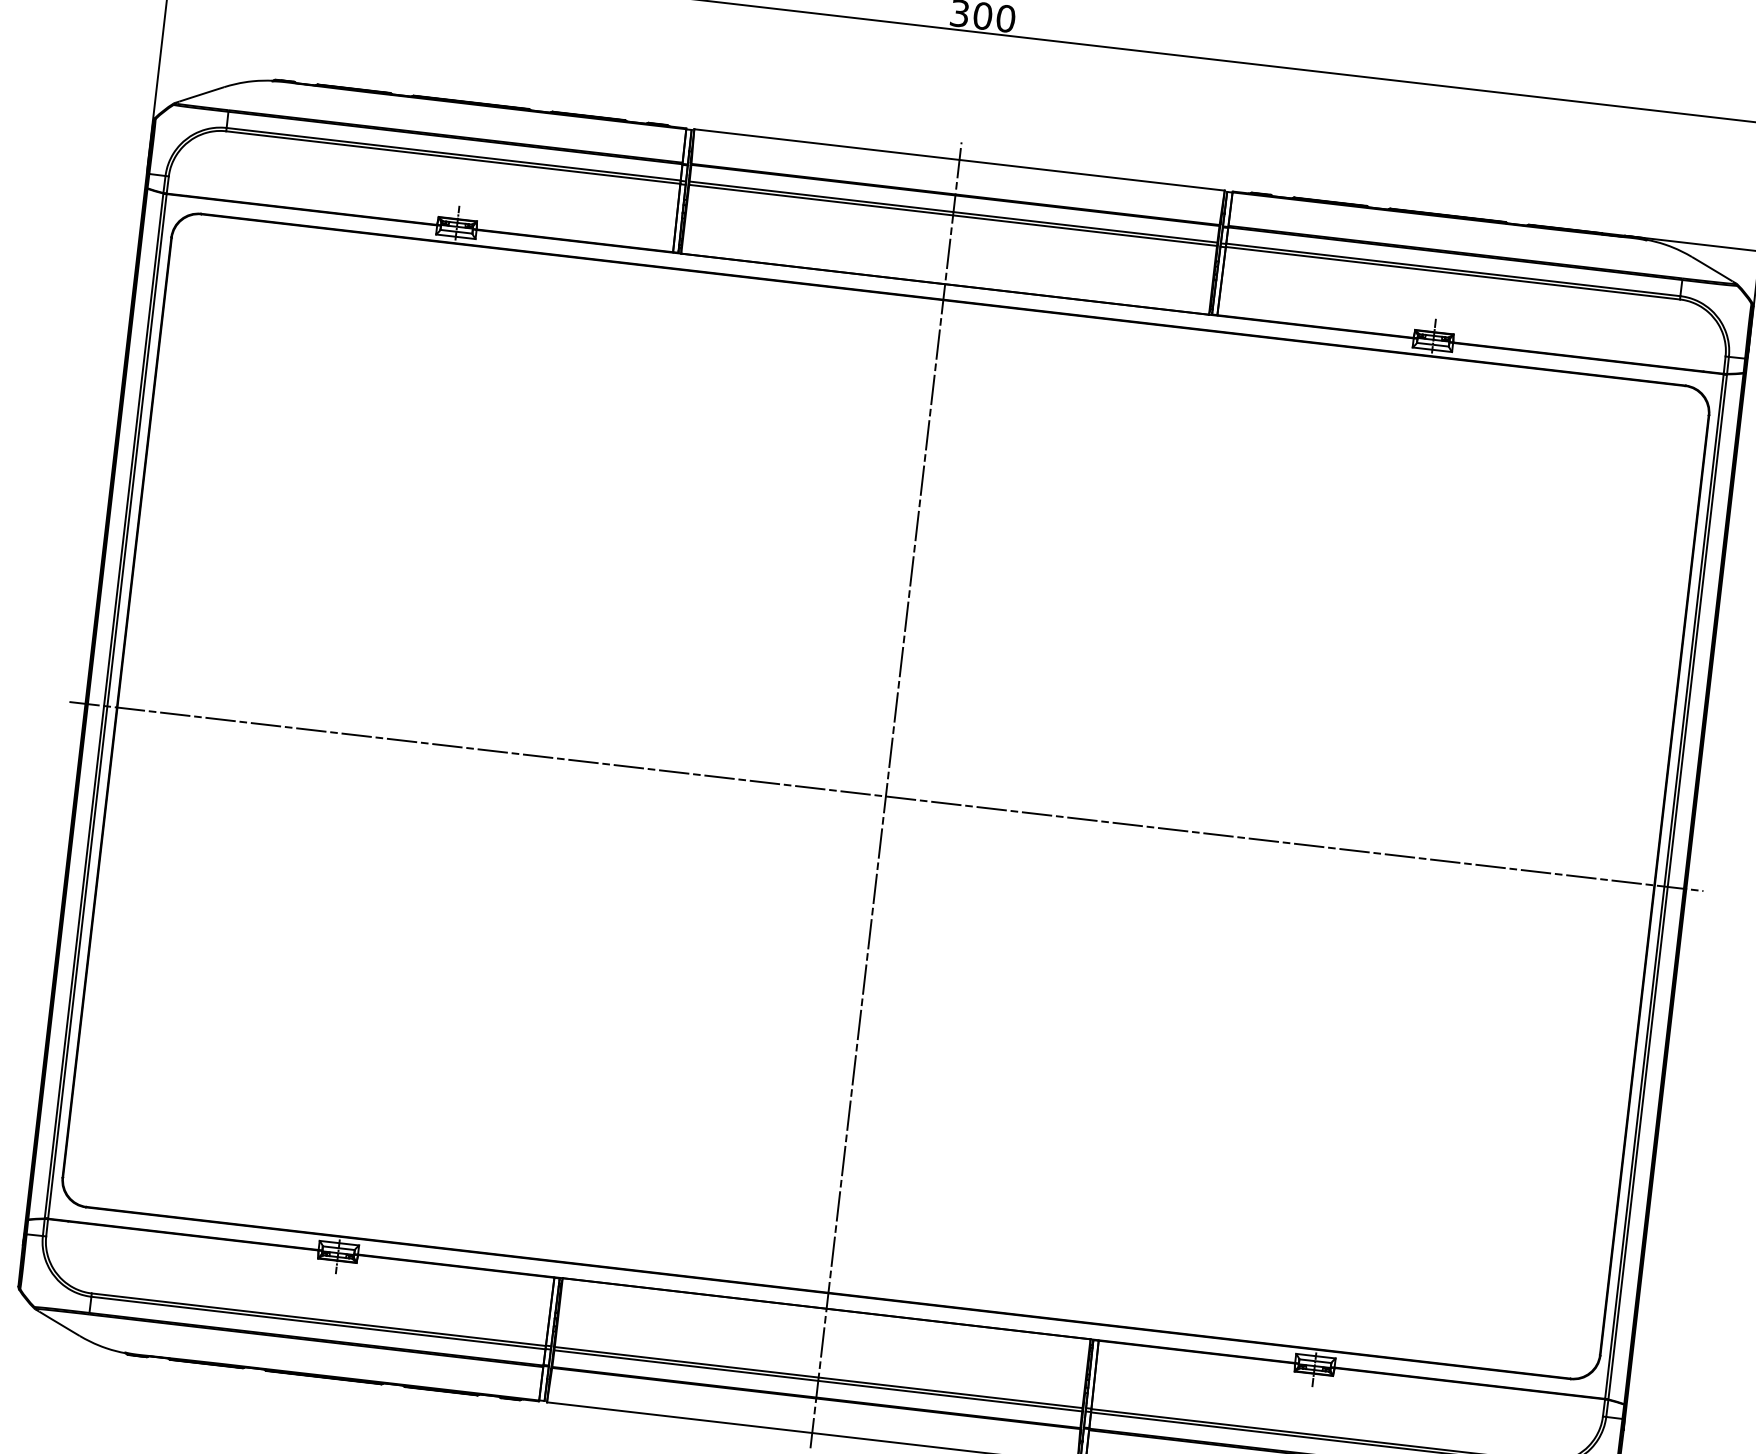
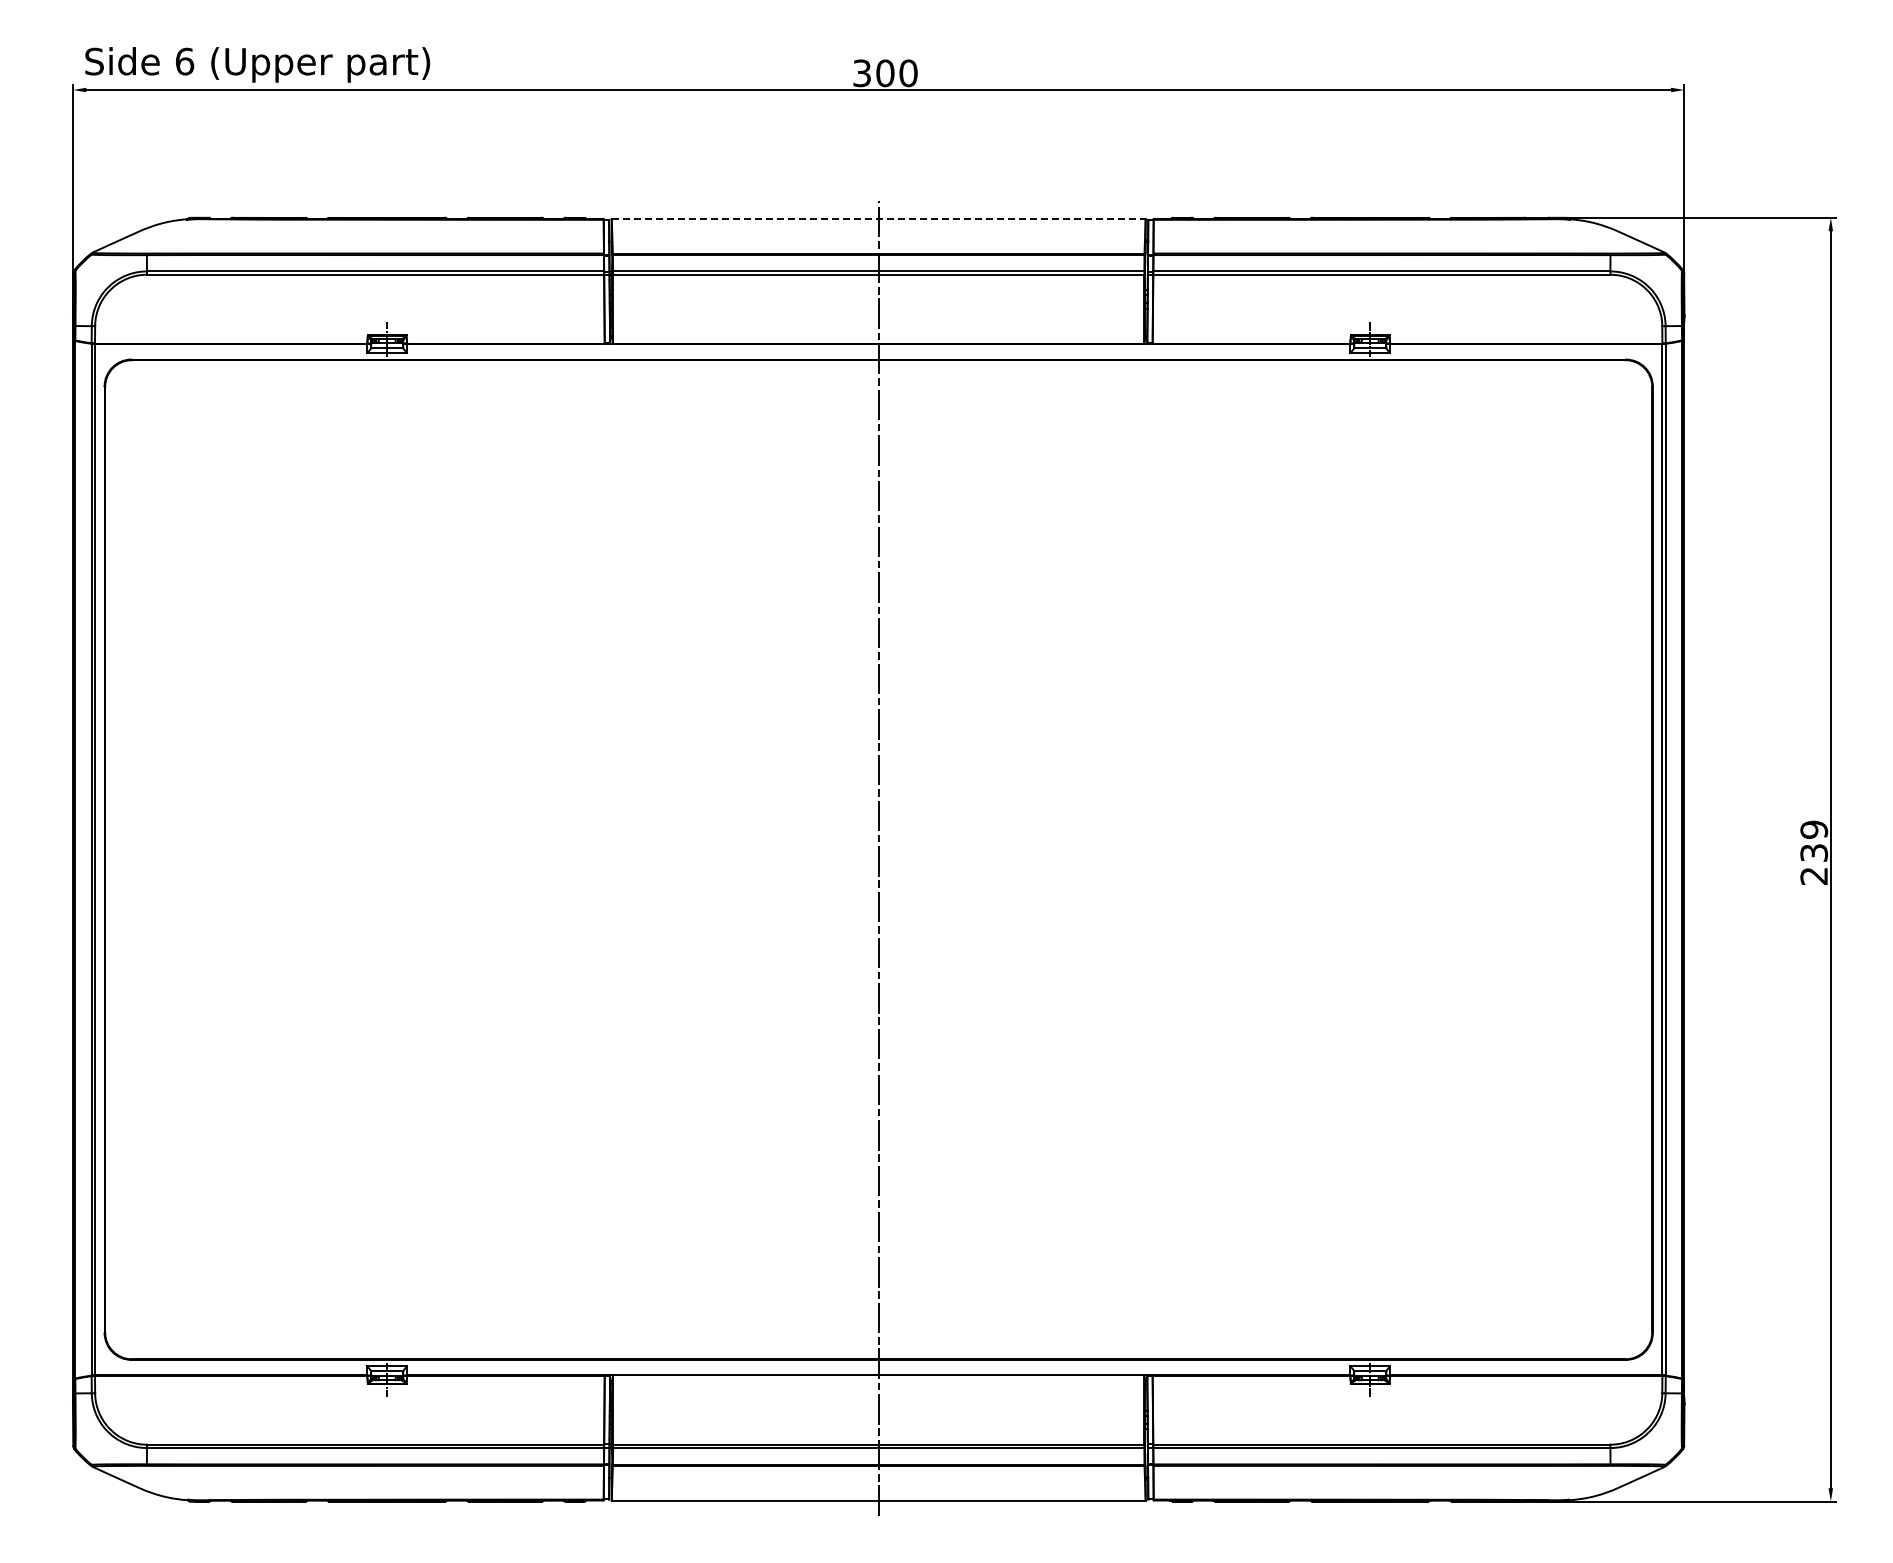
line: (959, 159) -> (878, 218), solid -> dashed
line: (885, 796) -> (878, 859), removed

